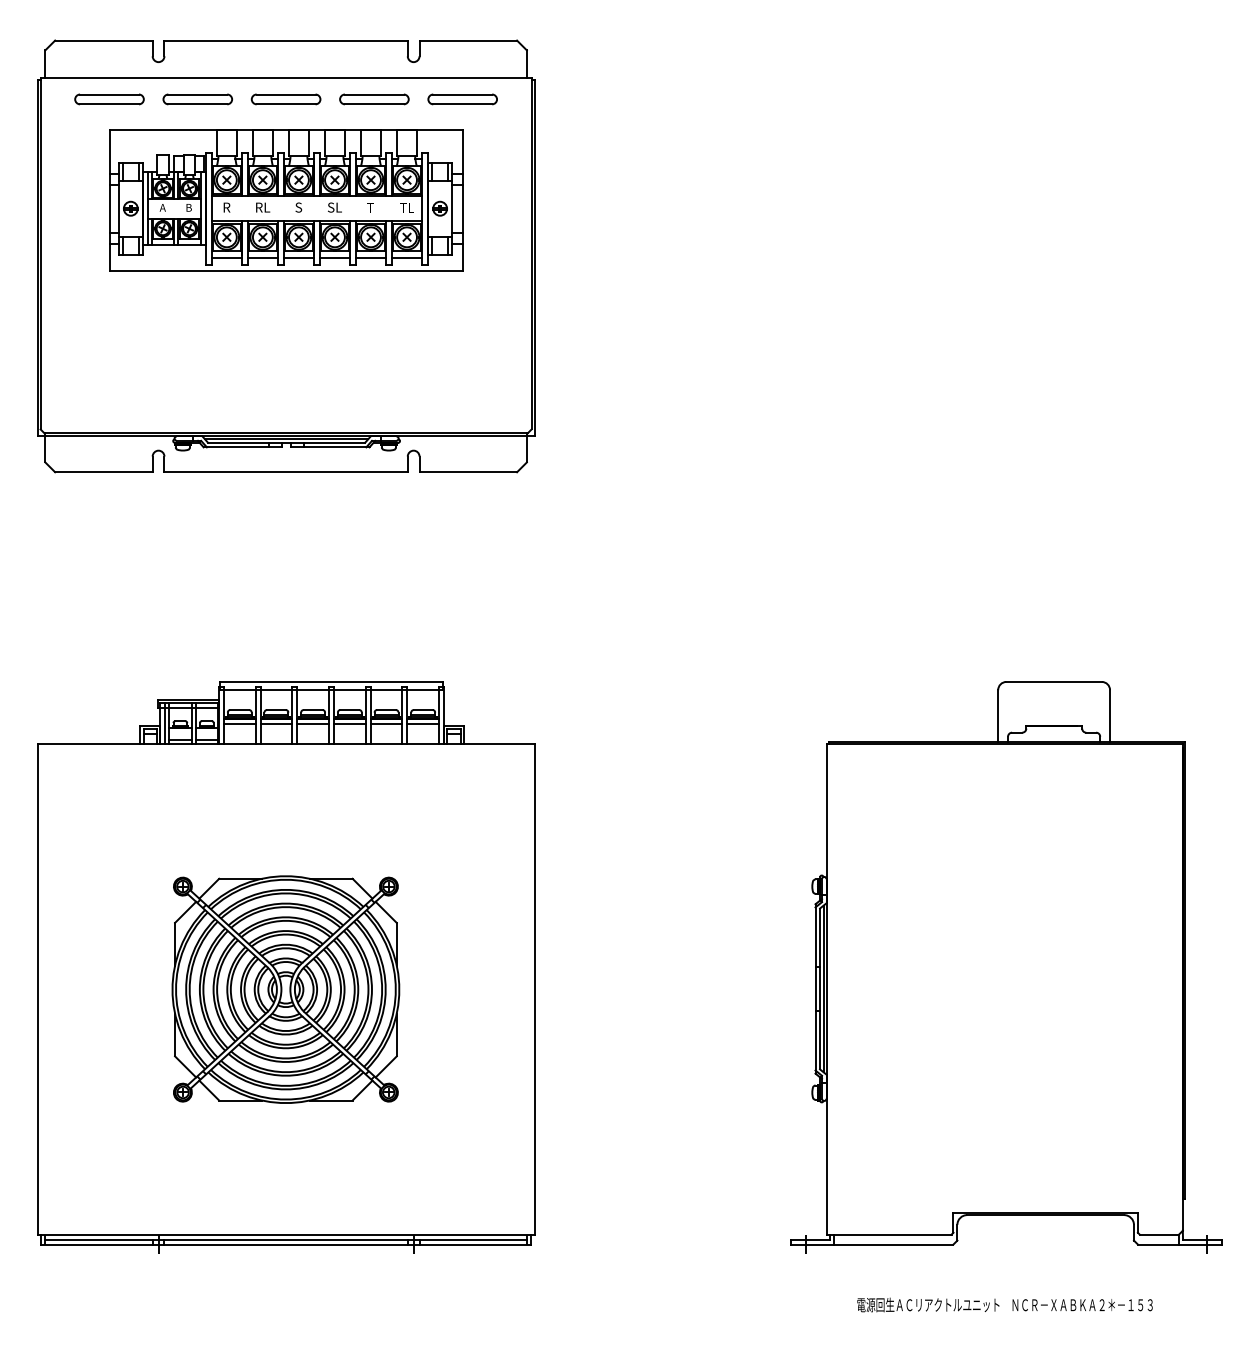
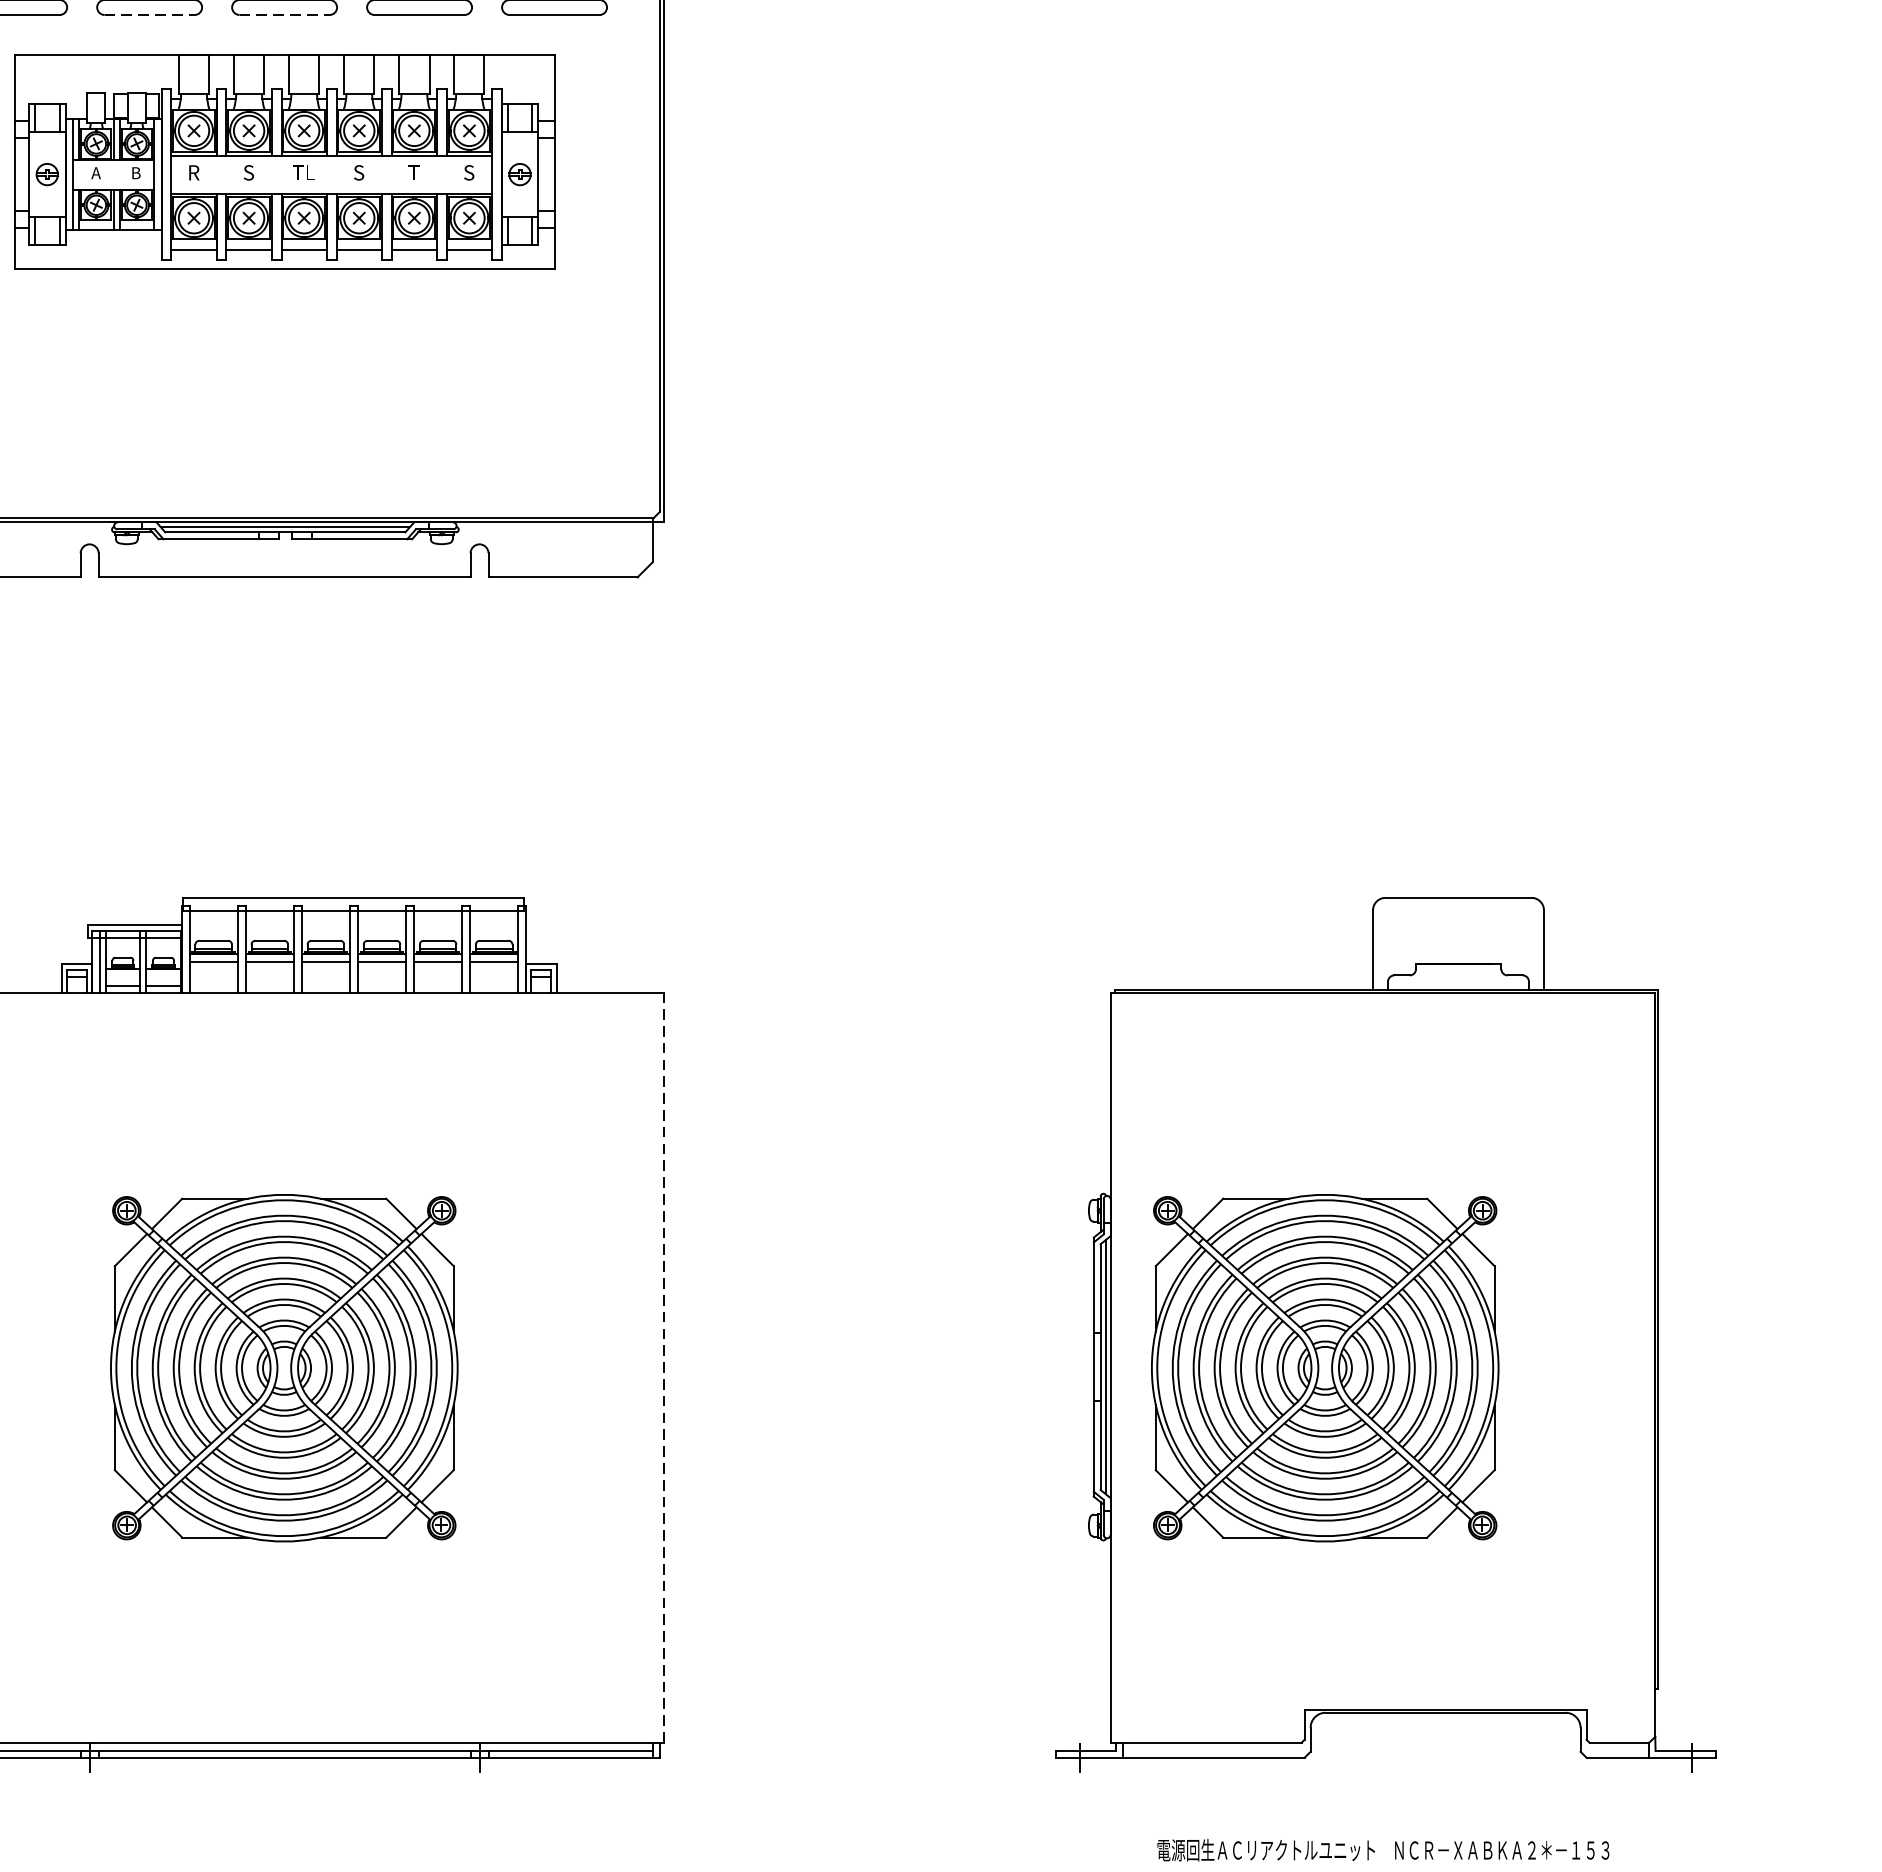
line: (198, 104) -> (150, 15), solid -> dashed
line: (286, 104) -> (285, 15), solid -> dashed
text: (263, 207) -> (250, 172), RL -> S
text: (298, 207) -> (303, 172), S -> TL
text: (334, 207) -> (358, 172), SL -> S
text: (406, 207) -> (468, 172), TL -> S
line: (534, 988) -> (664, 1366), solid -> dashed
part: (966, 989) -> (1324, 1367), added

